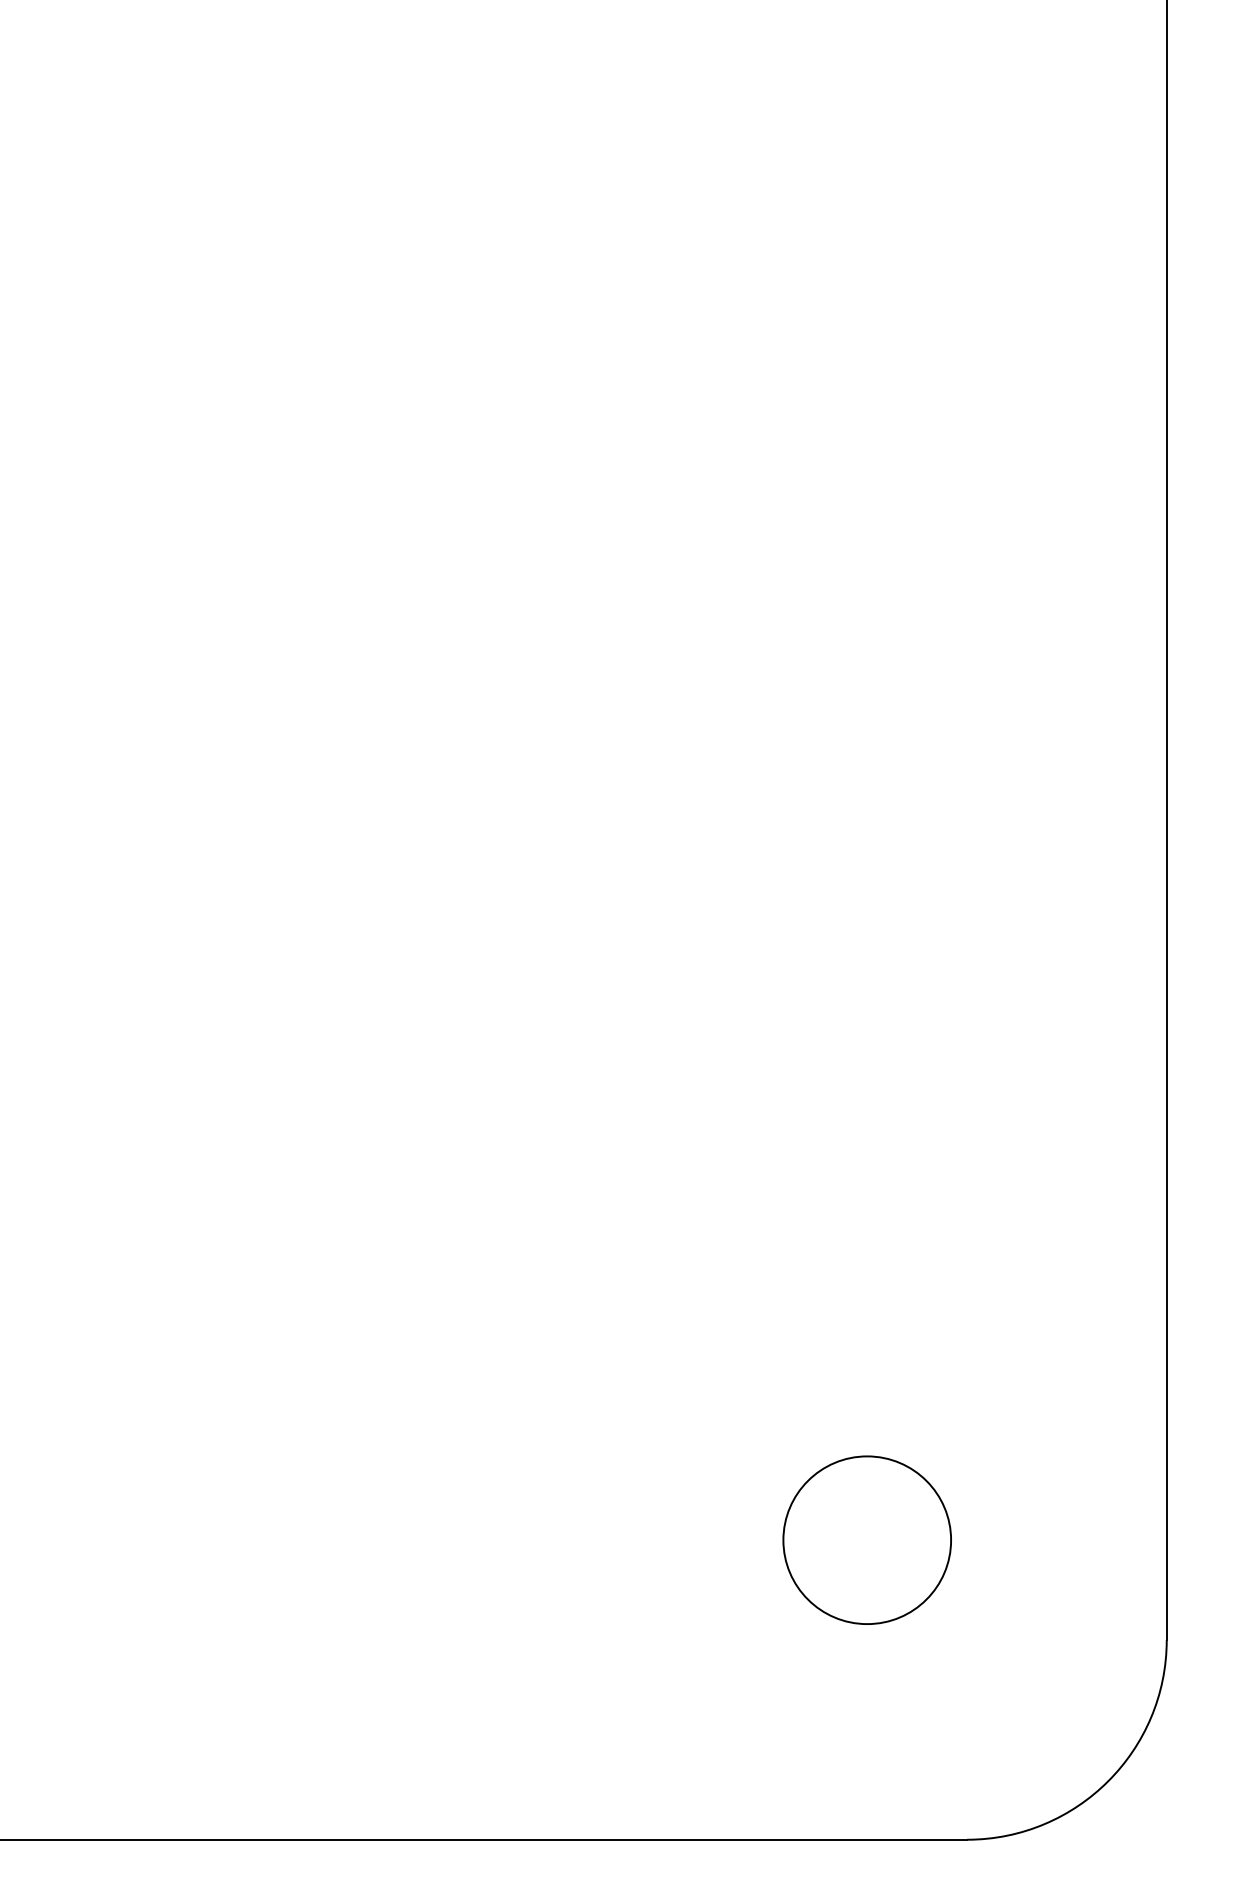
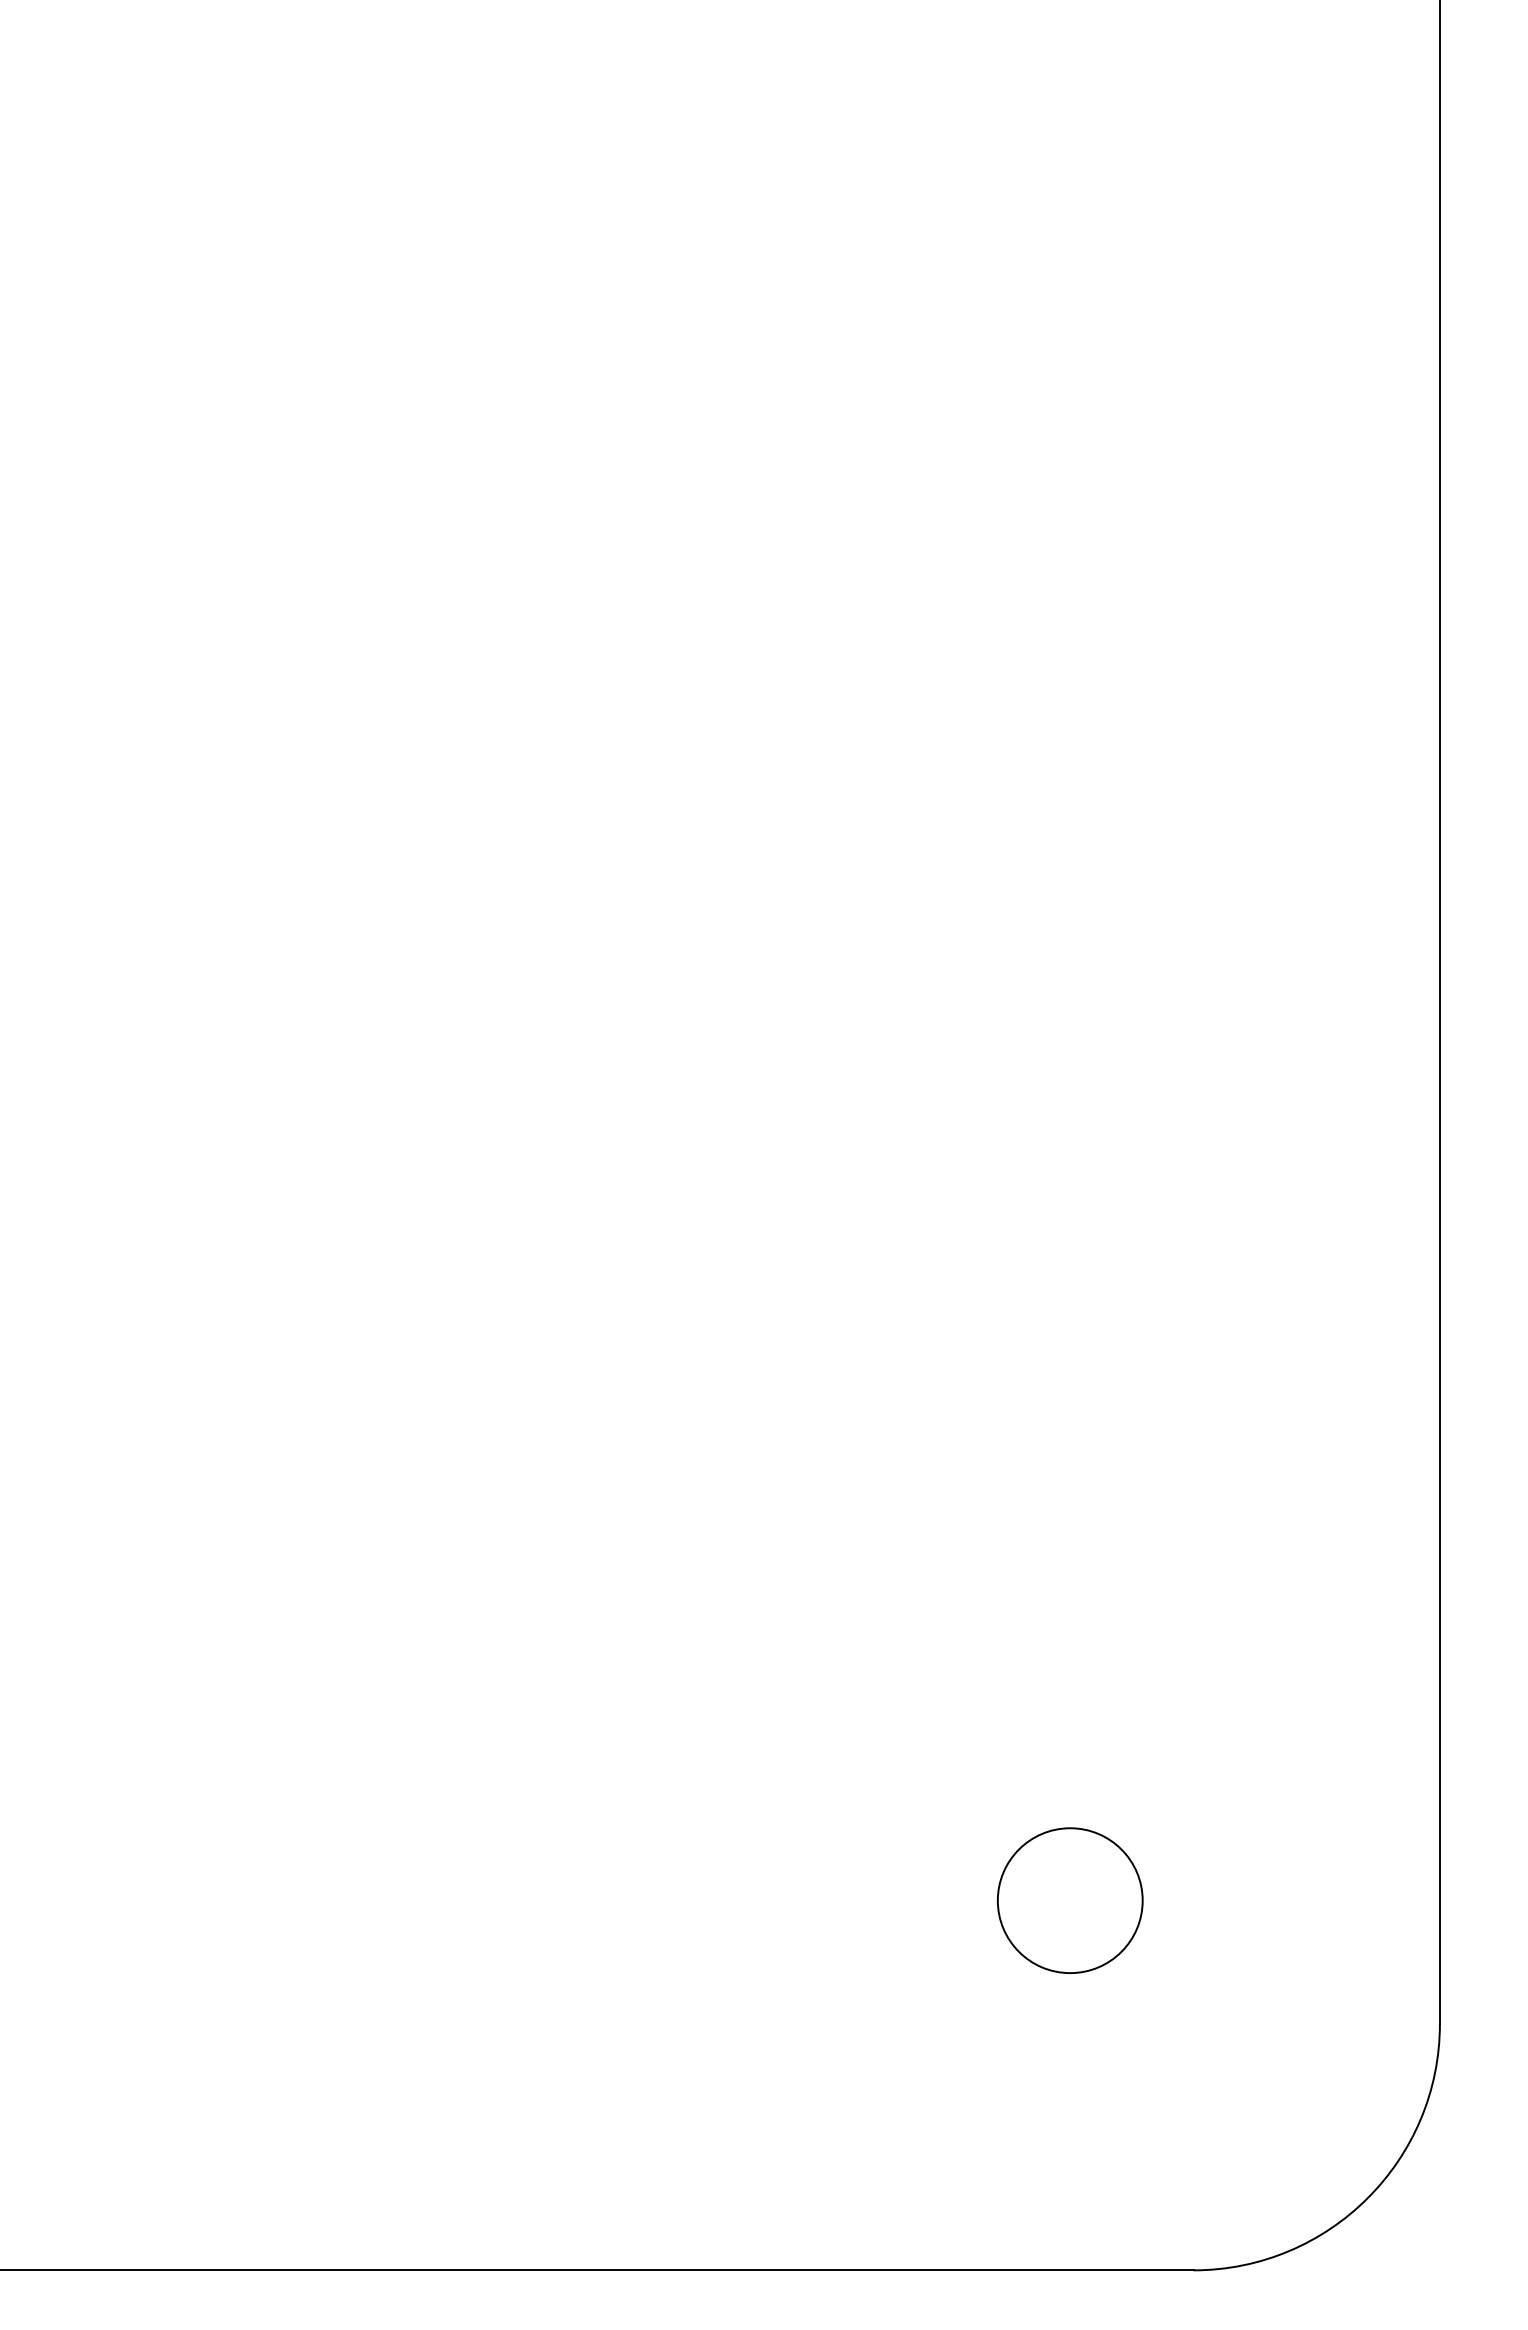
circle: (866, 1539) -> (1069, 1899), size x0.7

